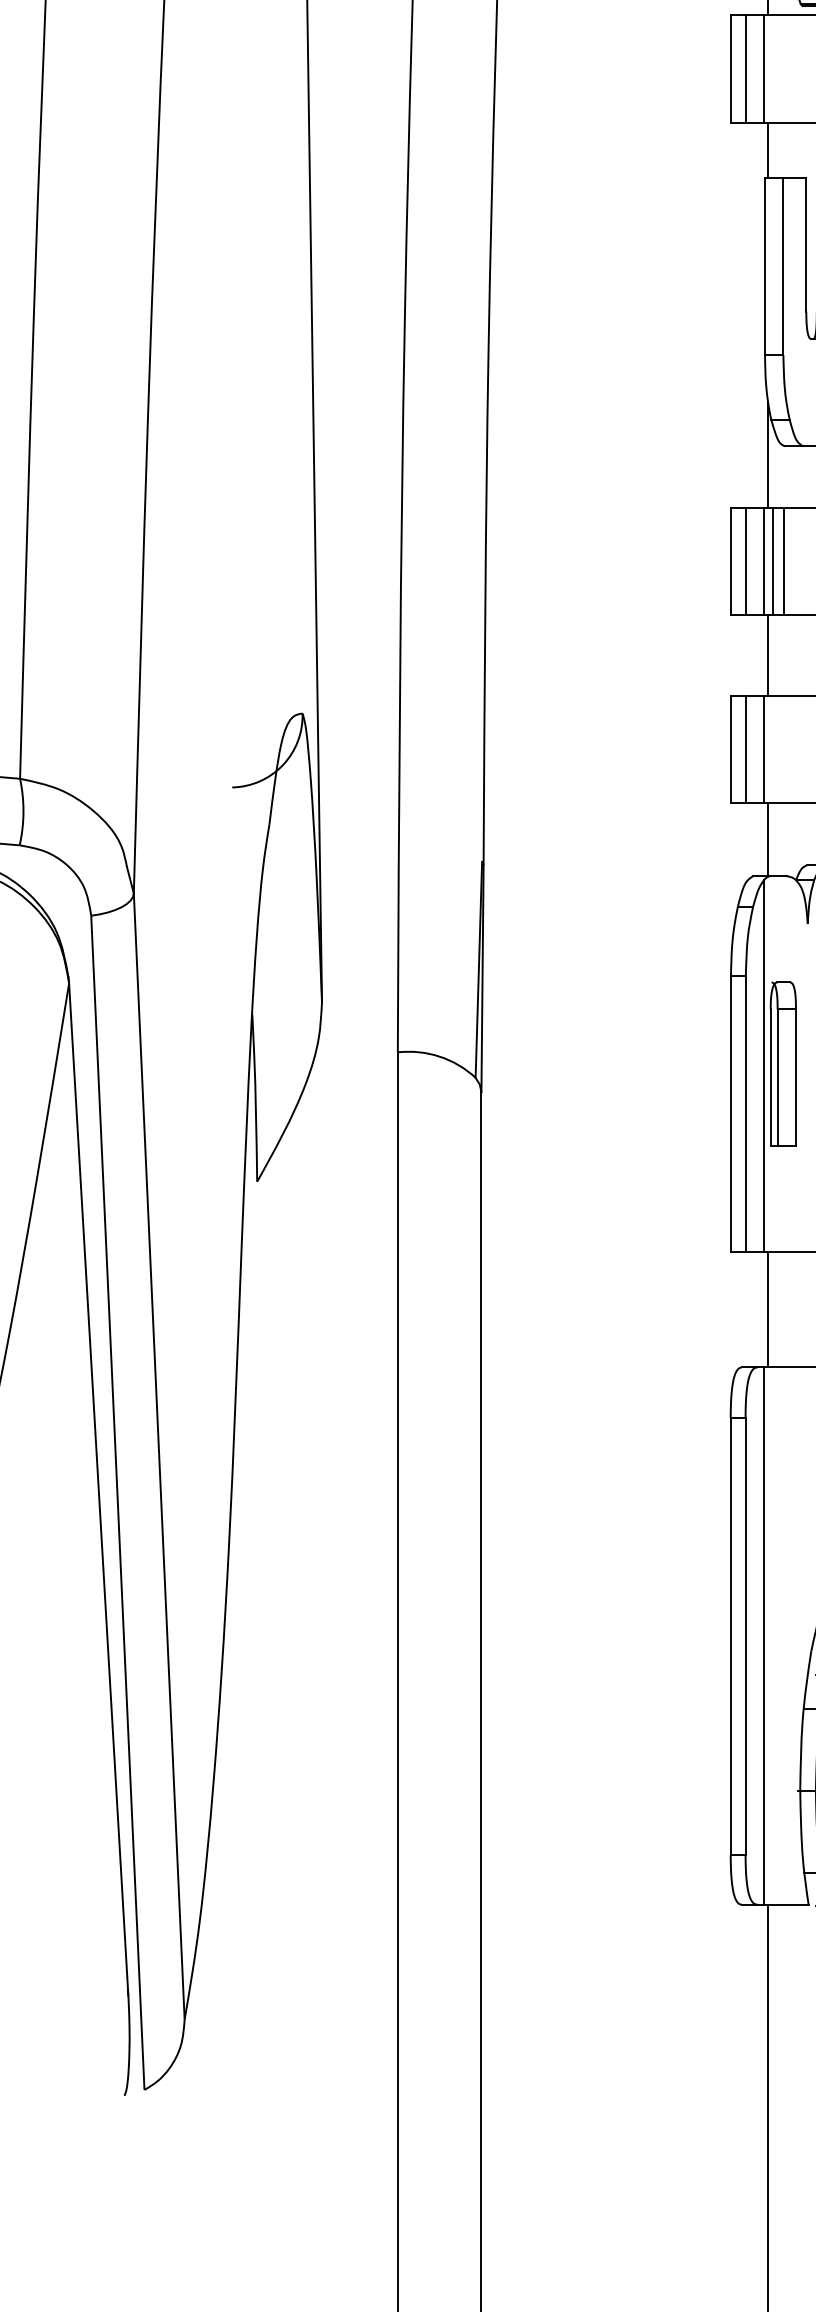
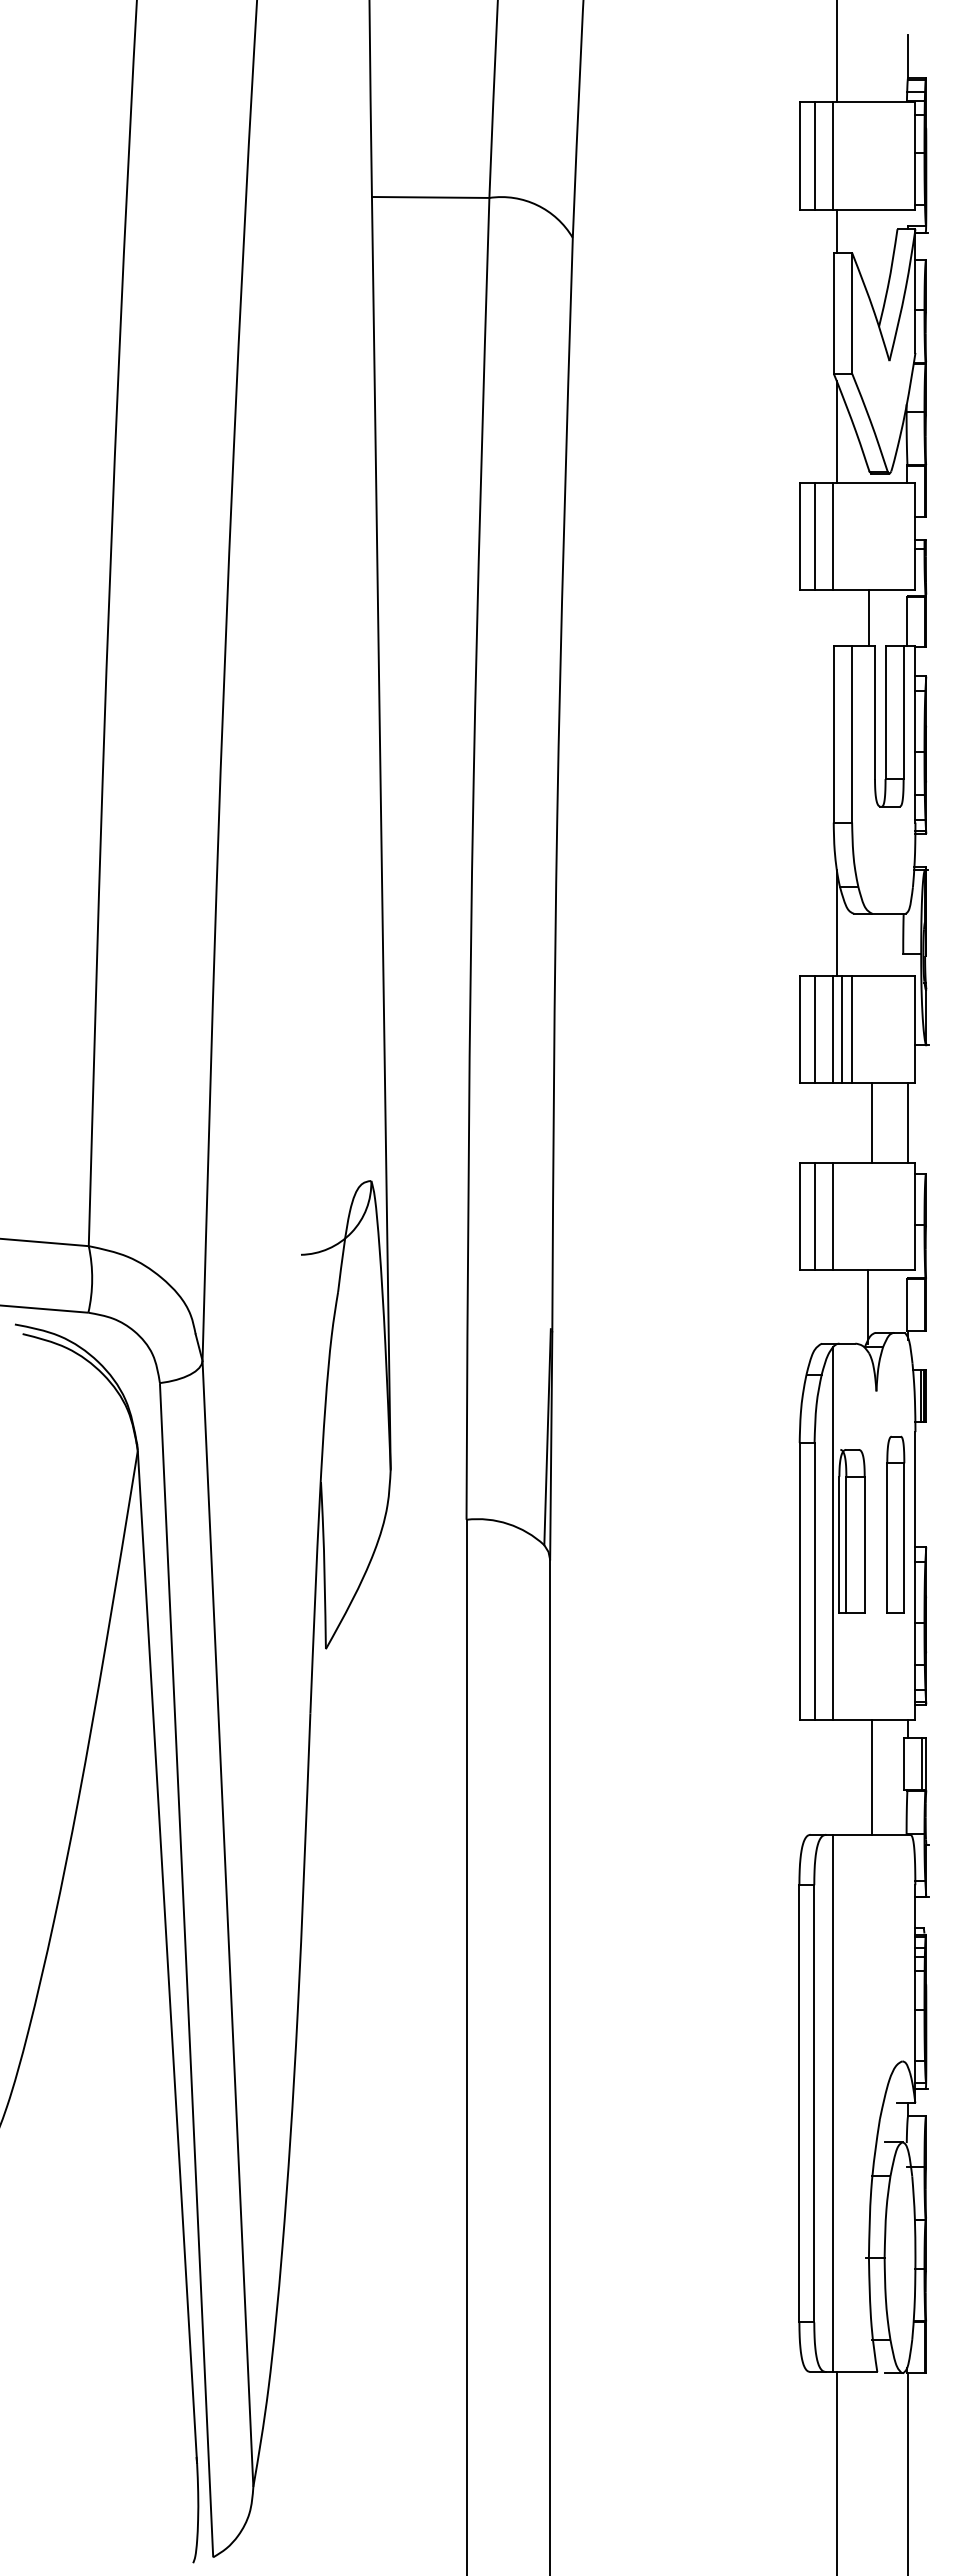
line: (767, 150) -> (868, 617), moved
line: (767, 655) -> (871, 1122), moved
line: (767, 839) -> (867, 1306), moved
line: (767, 1309) -> (871, 1776), moved

